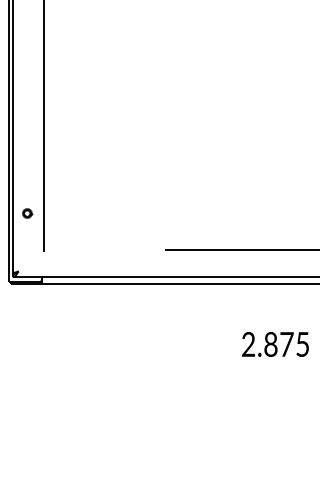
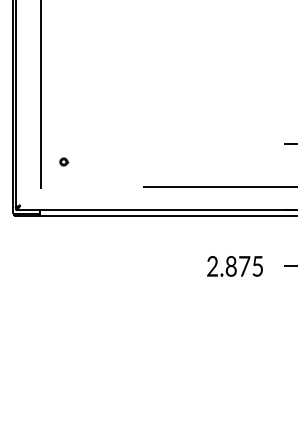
part: (28, 212) -> (64, 161), moved

